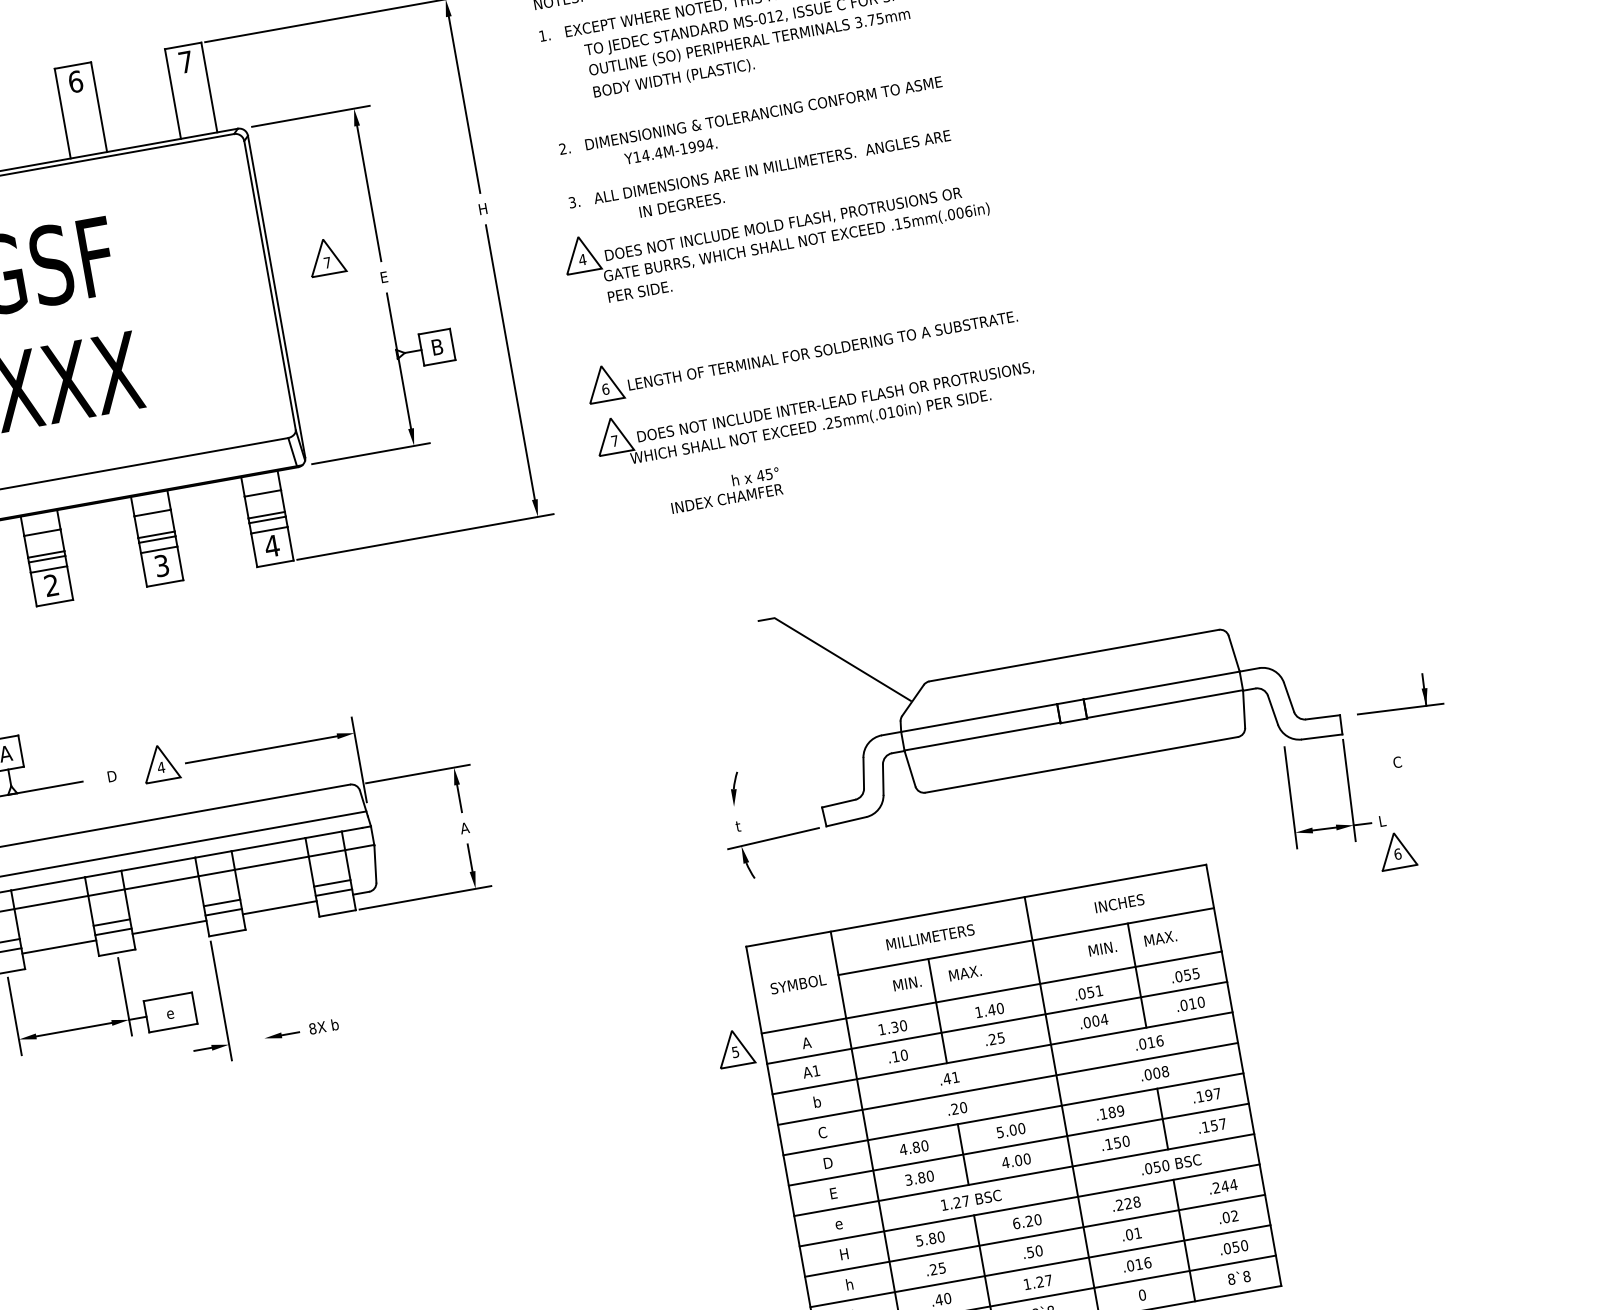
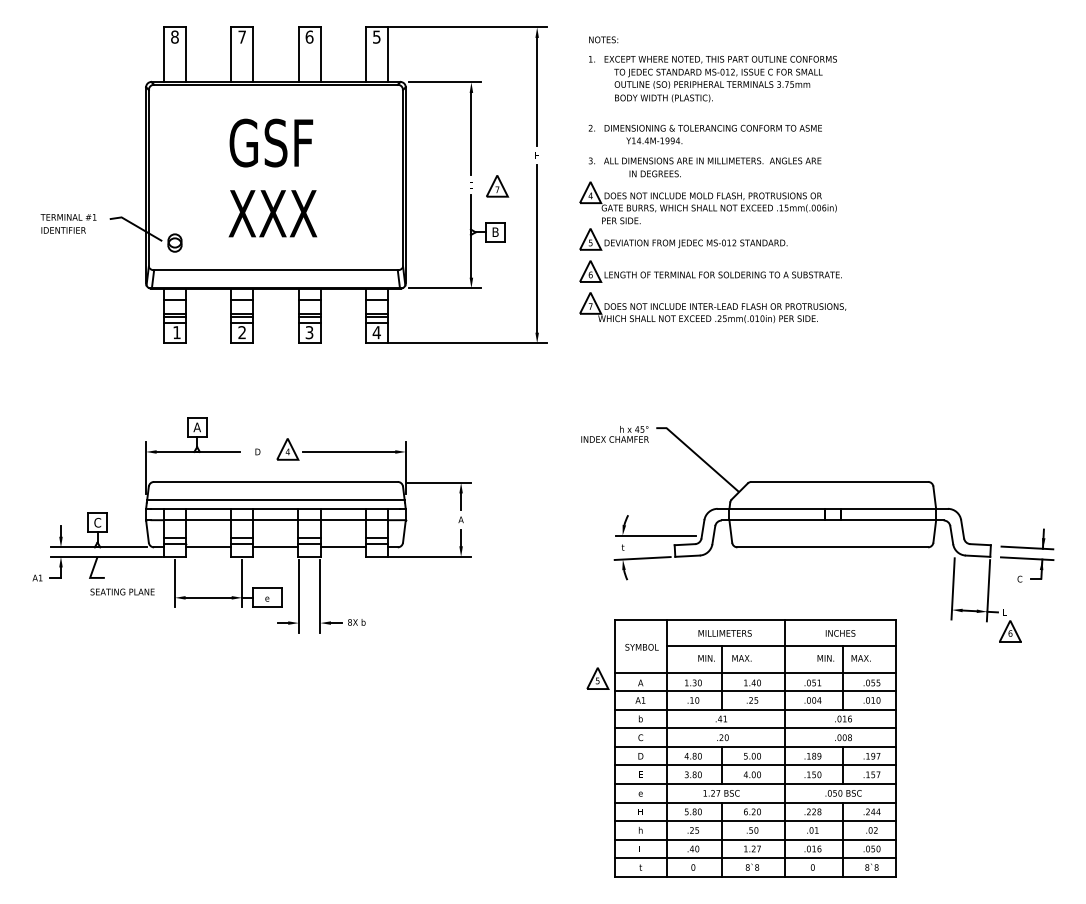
text: (185, 61) -> (376, 36), 7 -> 5
part: (326, 257) -> (497, 186), moved
part: (747, 304) -> (683, 239), added
text: (724, 490) -> (614, 434), moved
part: (1404, 727) -> (1027, 559), added
line: (787, 797) -> (655, 535), added
line: (256, 994) -> (320, 596), added

